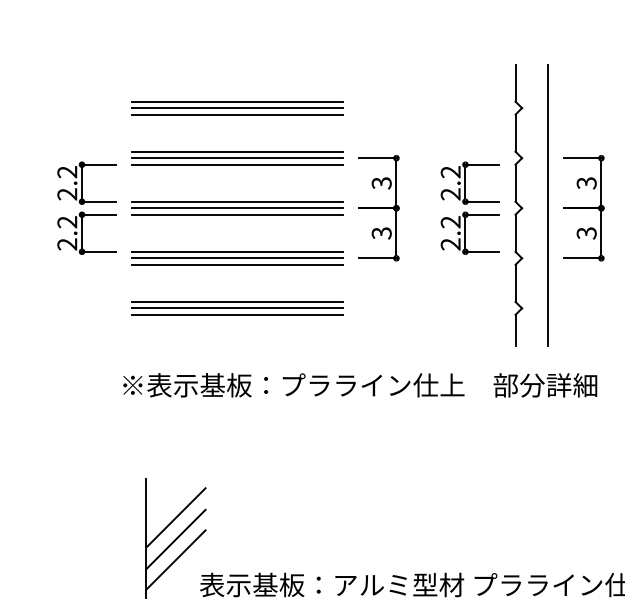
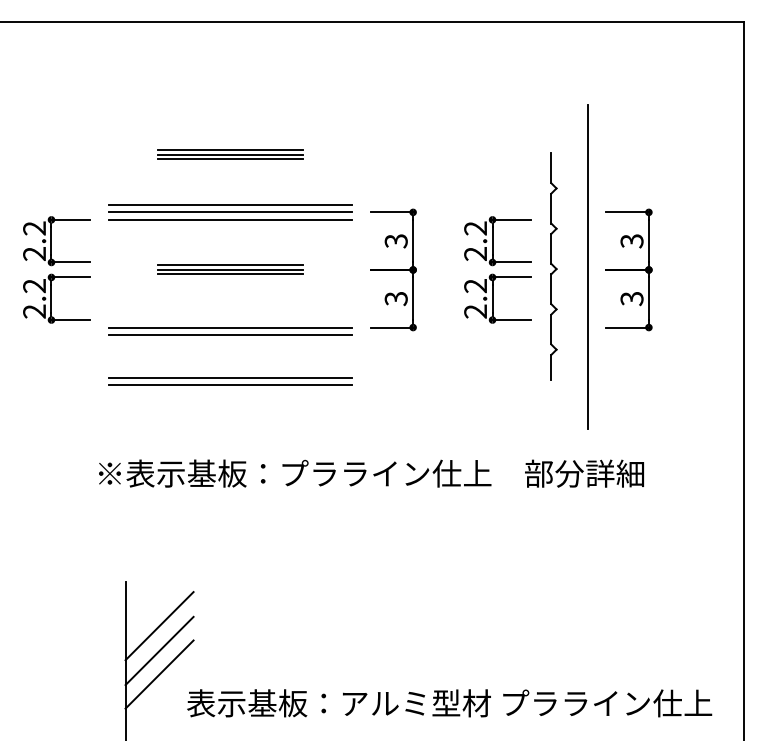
part: (237, 107) -> (230, 154), size x0.6
part: (518, 205) -> (553, 266), size x0.7
part: (237, 207) -> (230, 269), size x0.6
line: (237, 252) -> (230, 320), removed
line: (237, 314) -> (230, 392), removed

